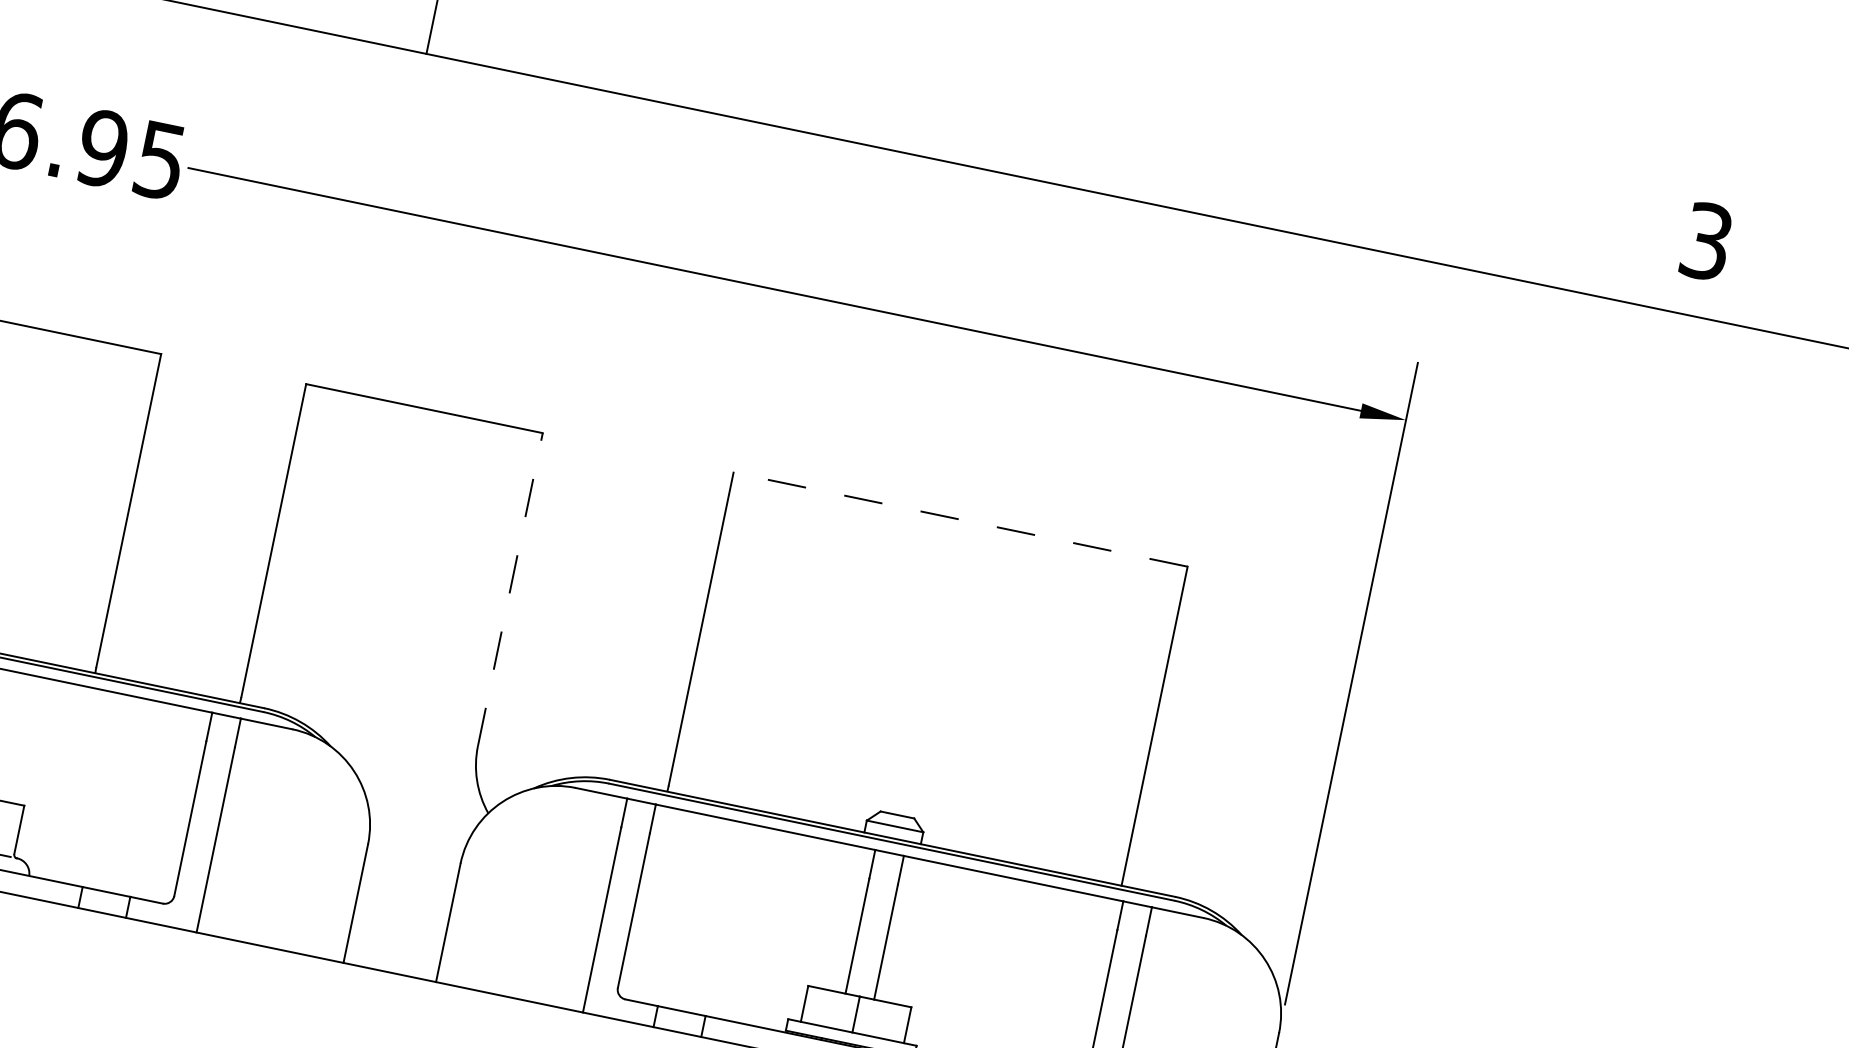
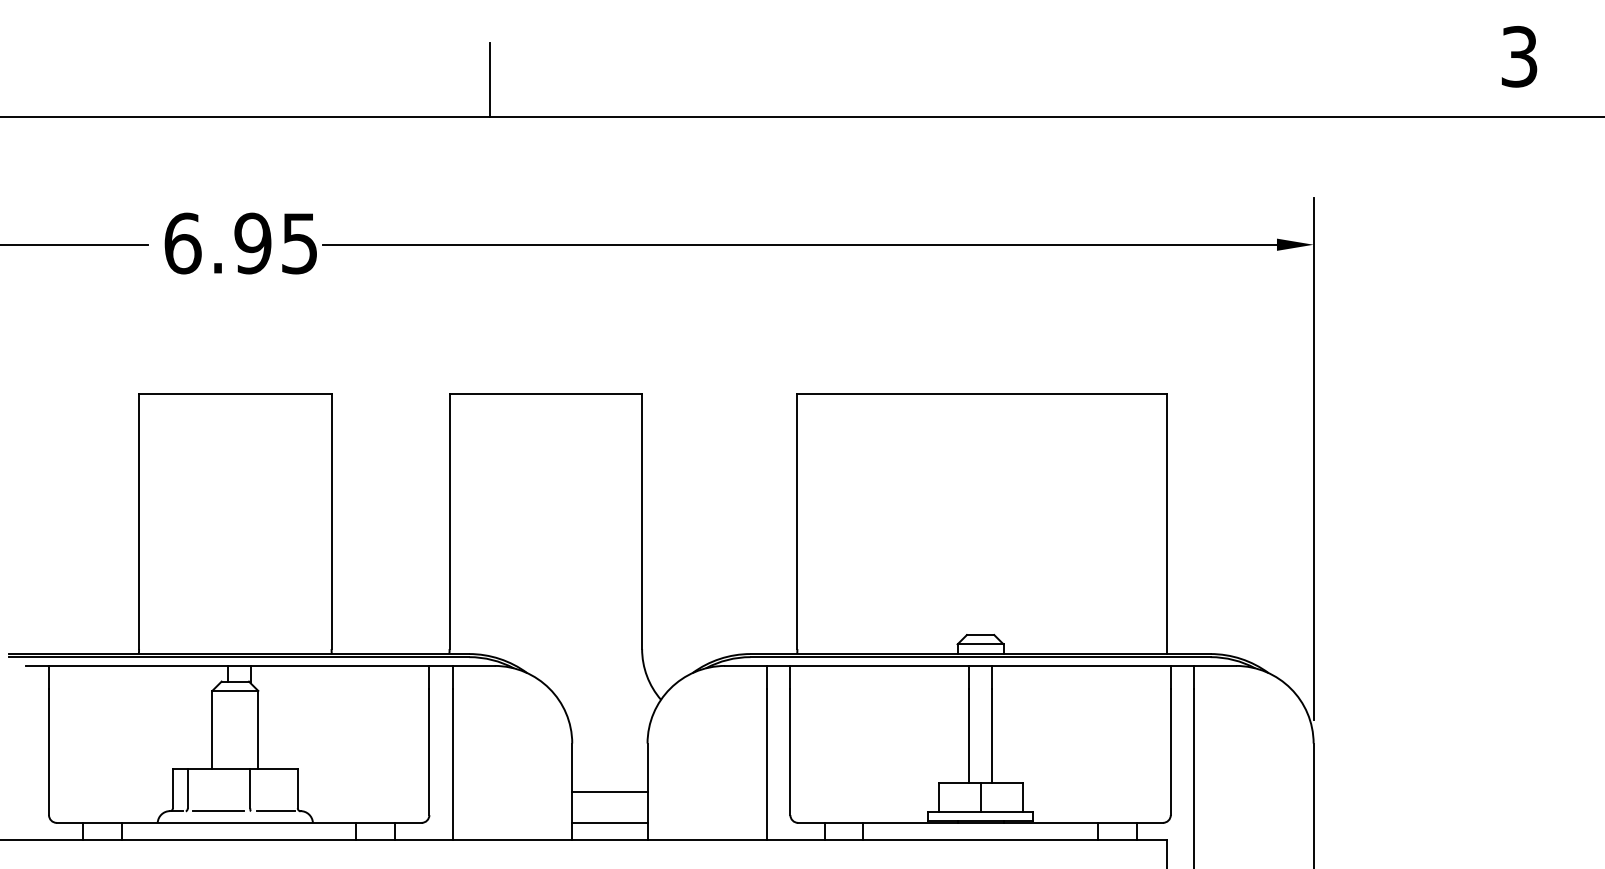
line: (961, 519) -> (982, 394), dashed -> solid
line: (510, 589) -> (642, 521), dashed -> solid
line: (401, 912) -> (609, 791), added
line: (393, 950) -> (609, 822), added

